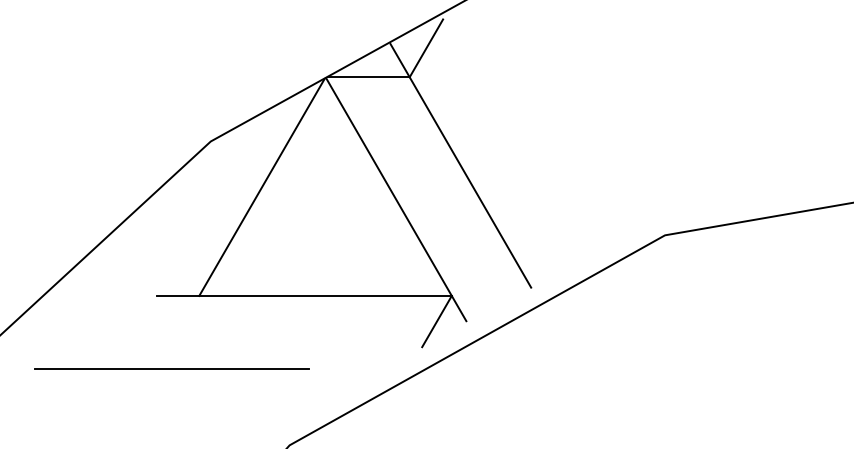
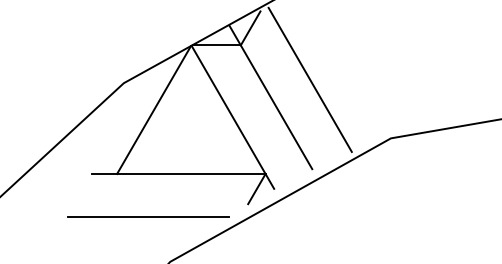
line: (526, 135) -> (309, 79), added
line: (172, 368) -> (148, 216), moved

